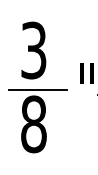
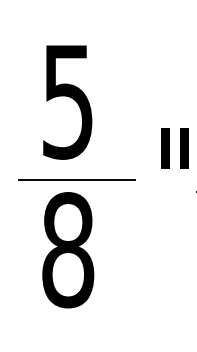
text: (33, 49) -> (67, 99), 3 -> 5

